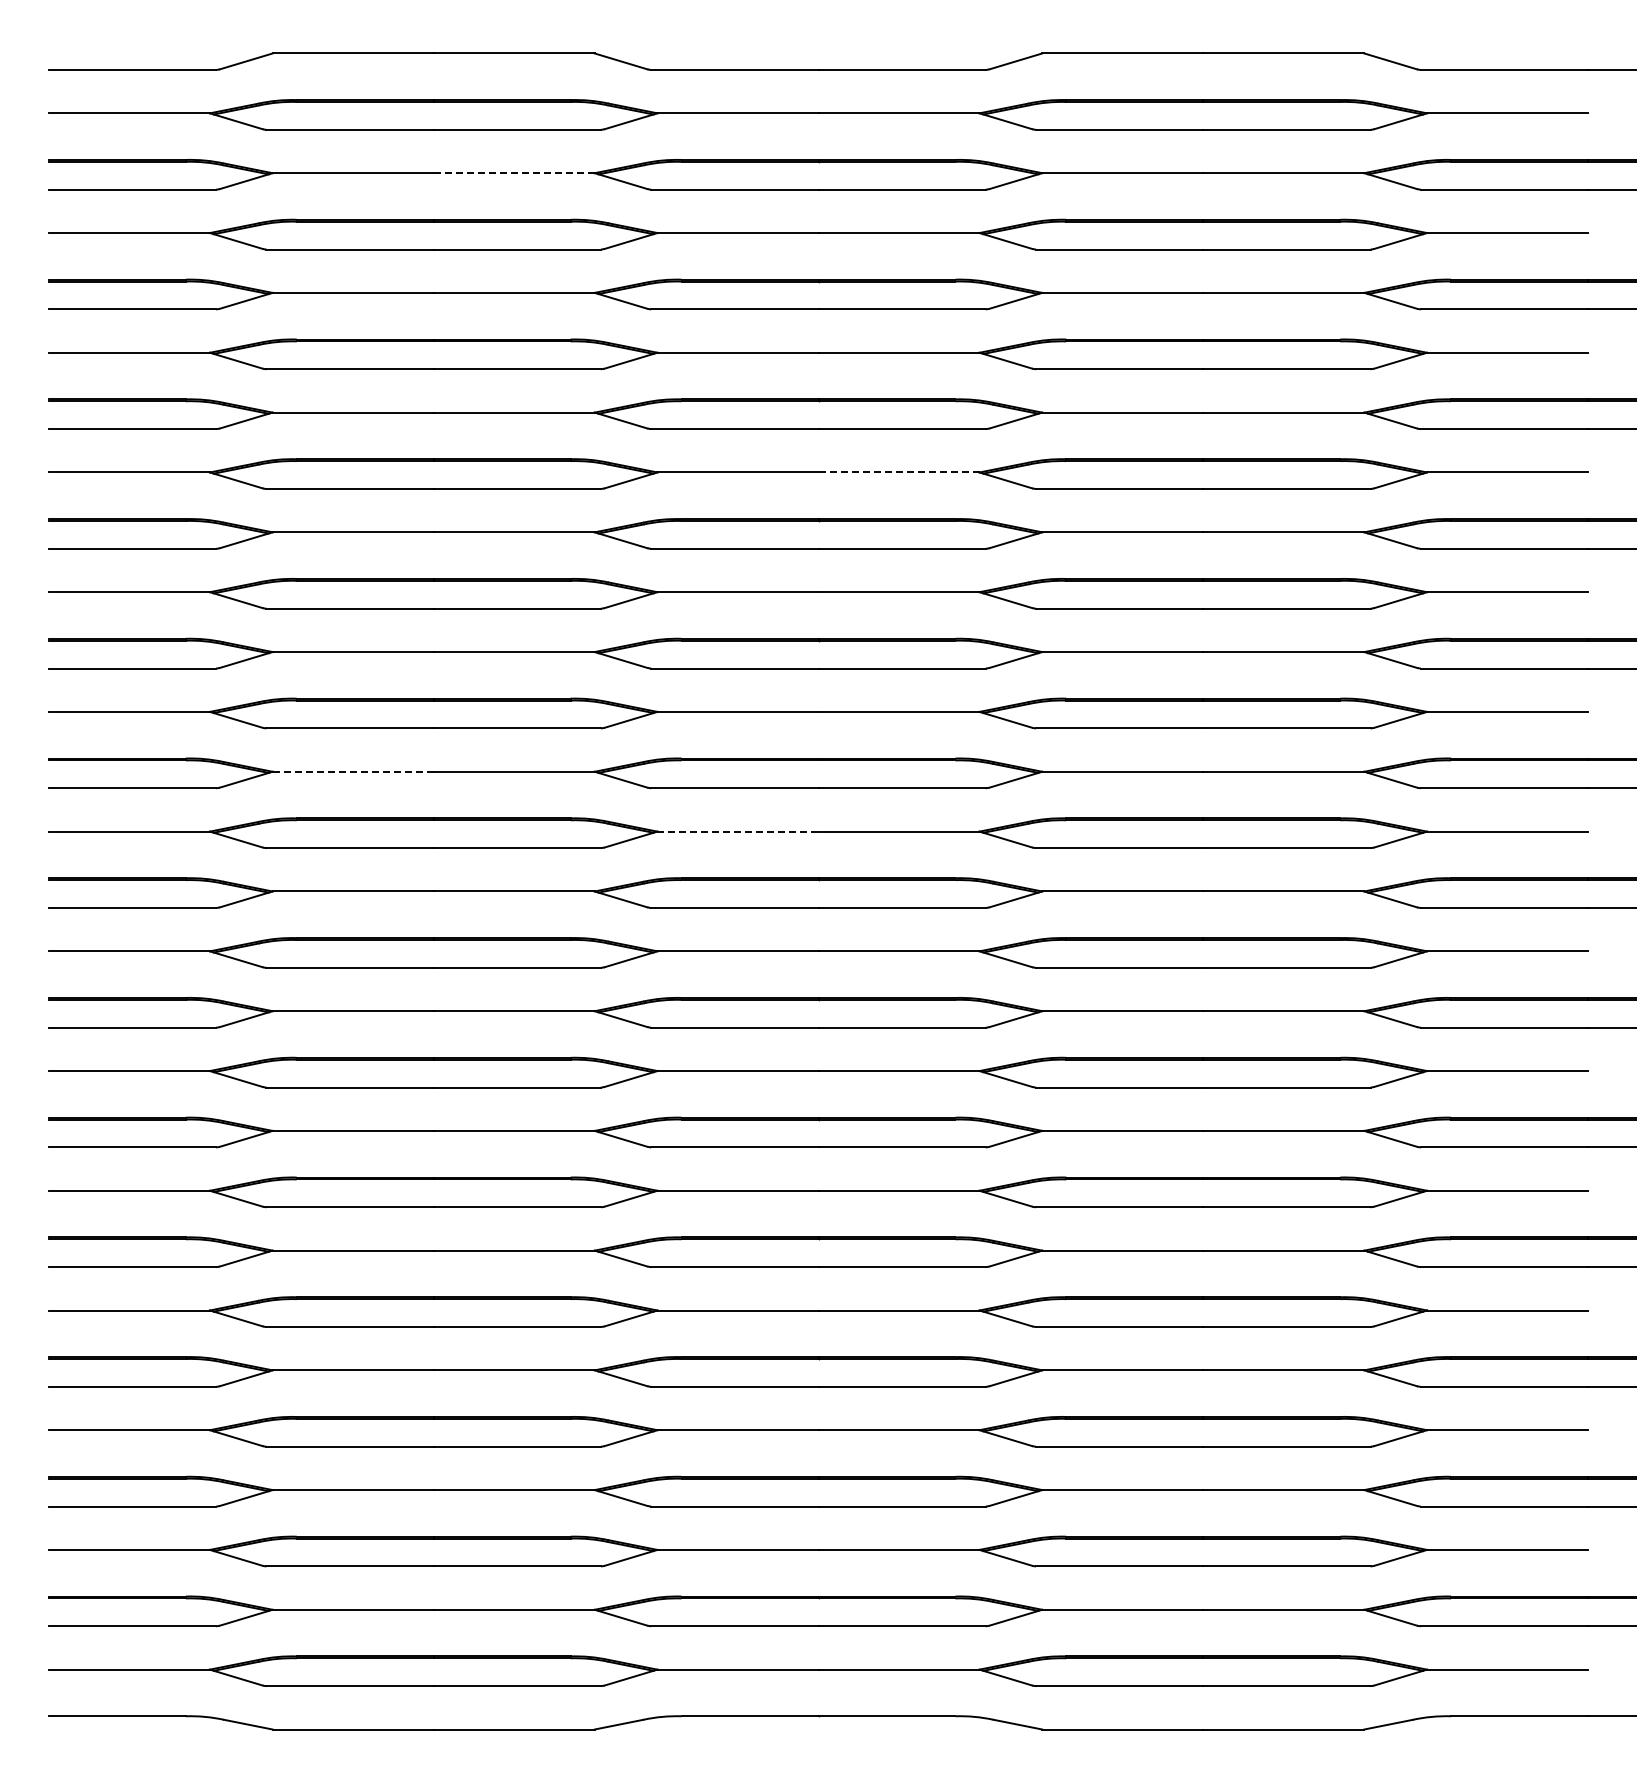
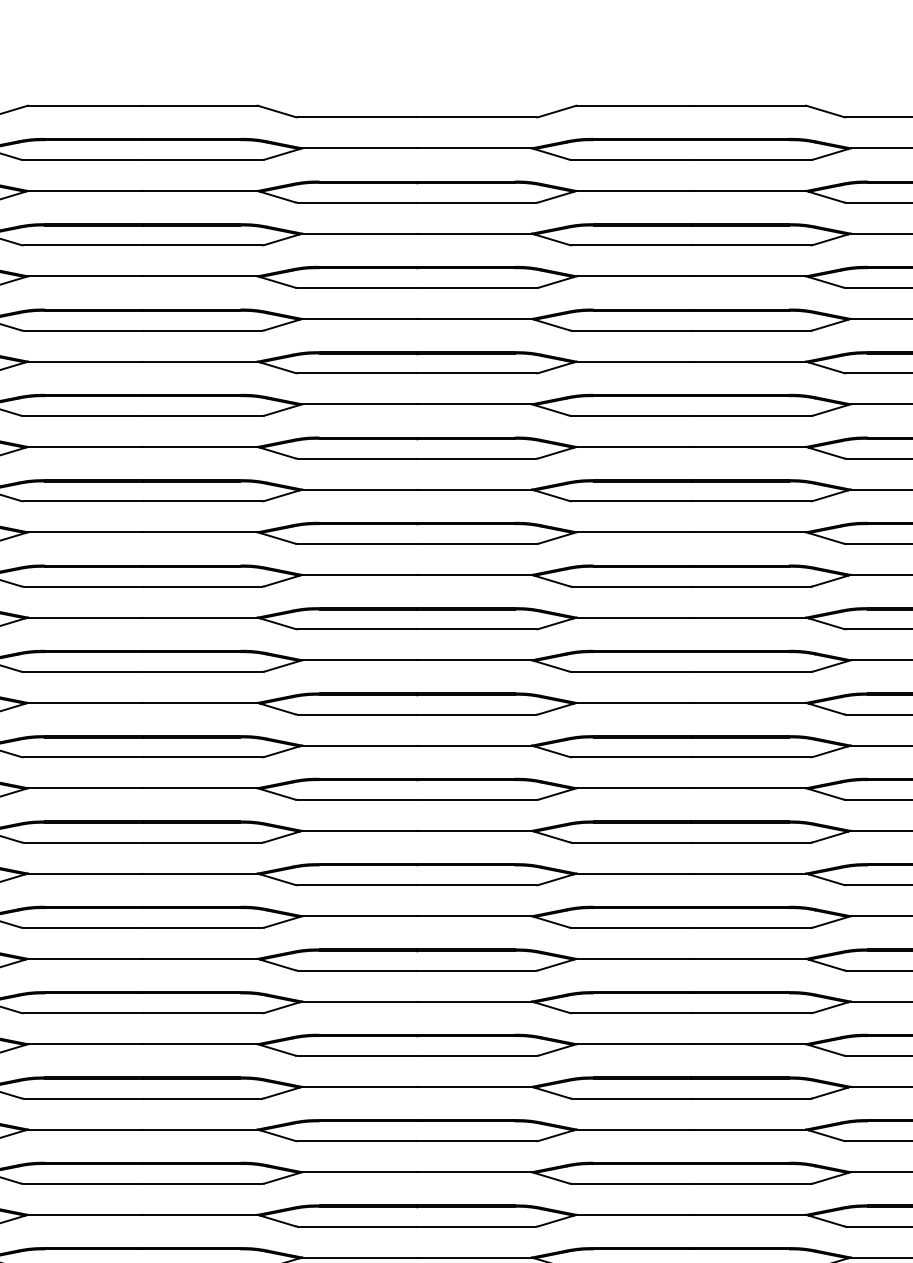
line: (514, 173) -> (200, 191), dashed -> solid
line: (899, 472) -> (474, 404), dashed -> solid
line: (353, 771) -> (85, 617), dashed -> solid
line: (737, 831) -> (359, 660), dashed -> solid

